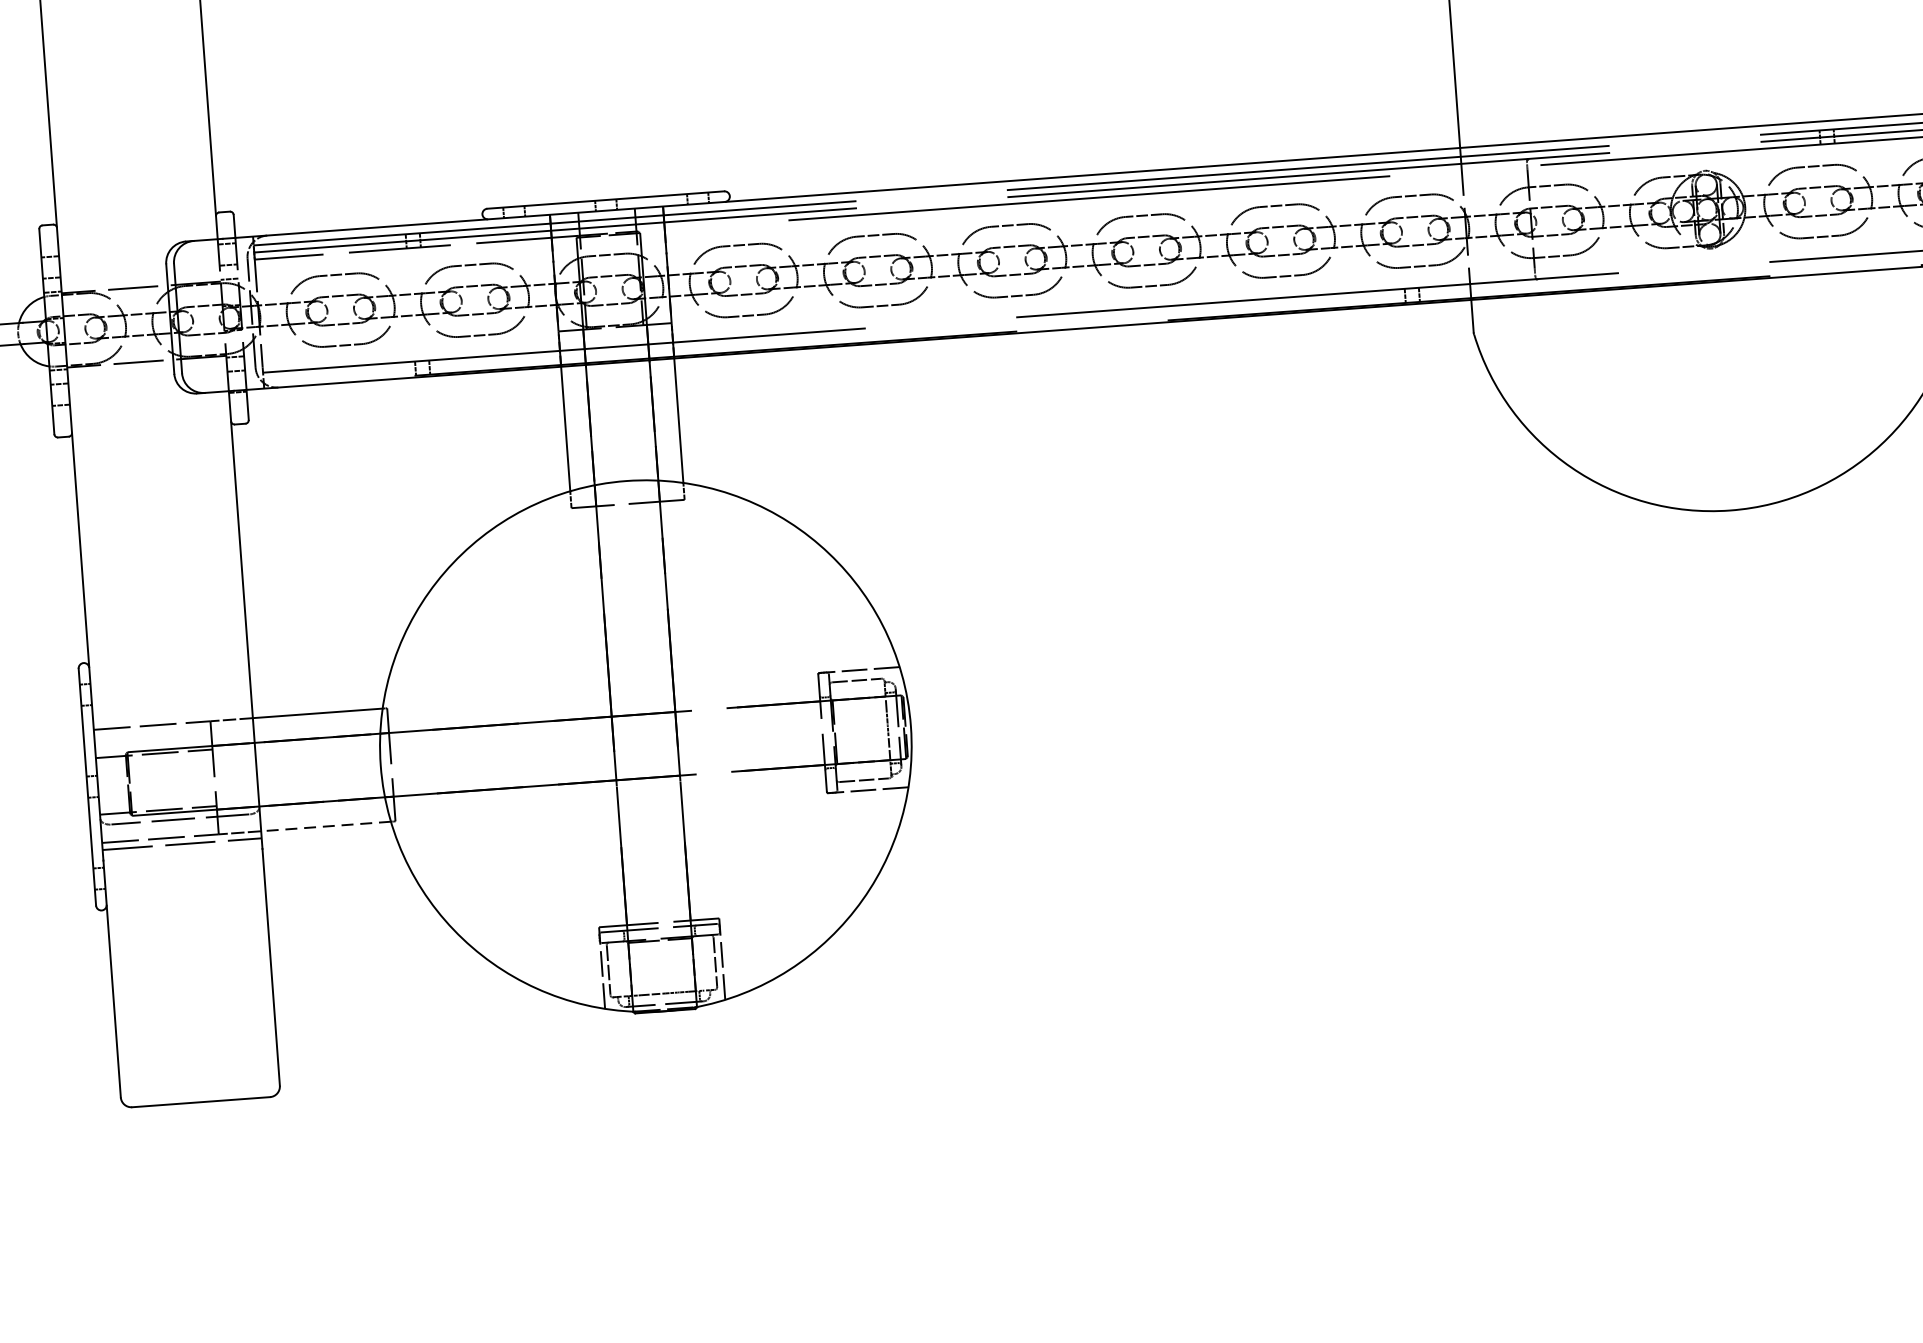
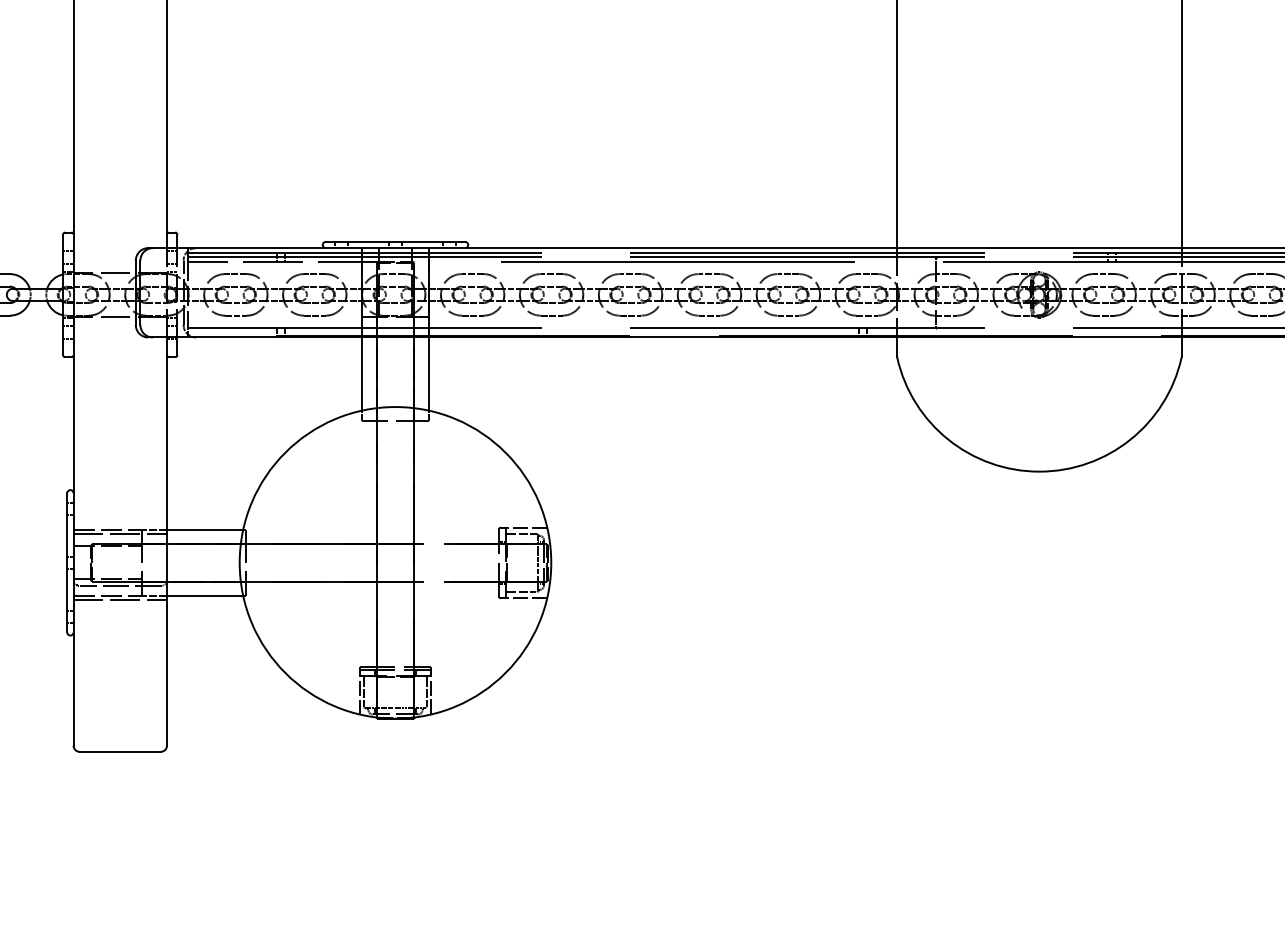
line: (174, 730) -> (120, 533), added
line: (325, 827) -> (204, 596), dashed -> solid

